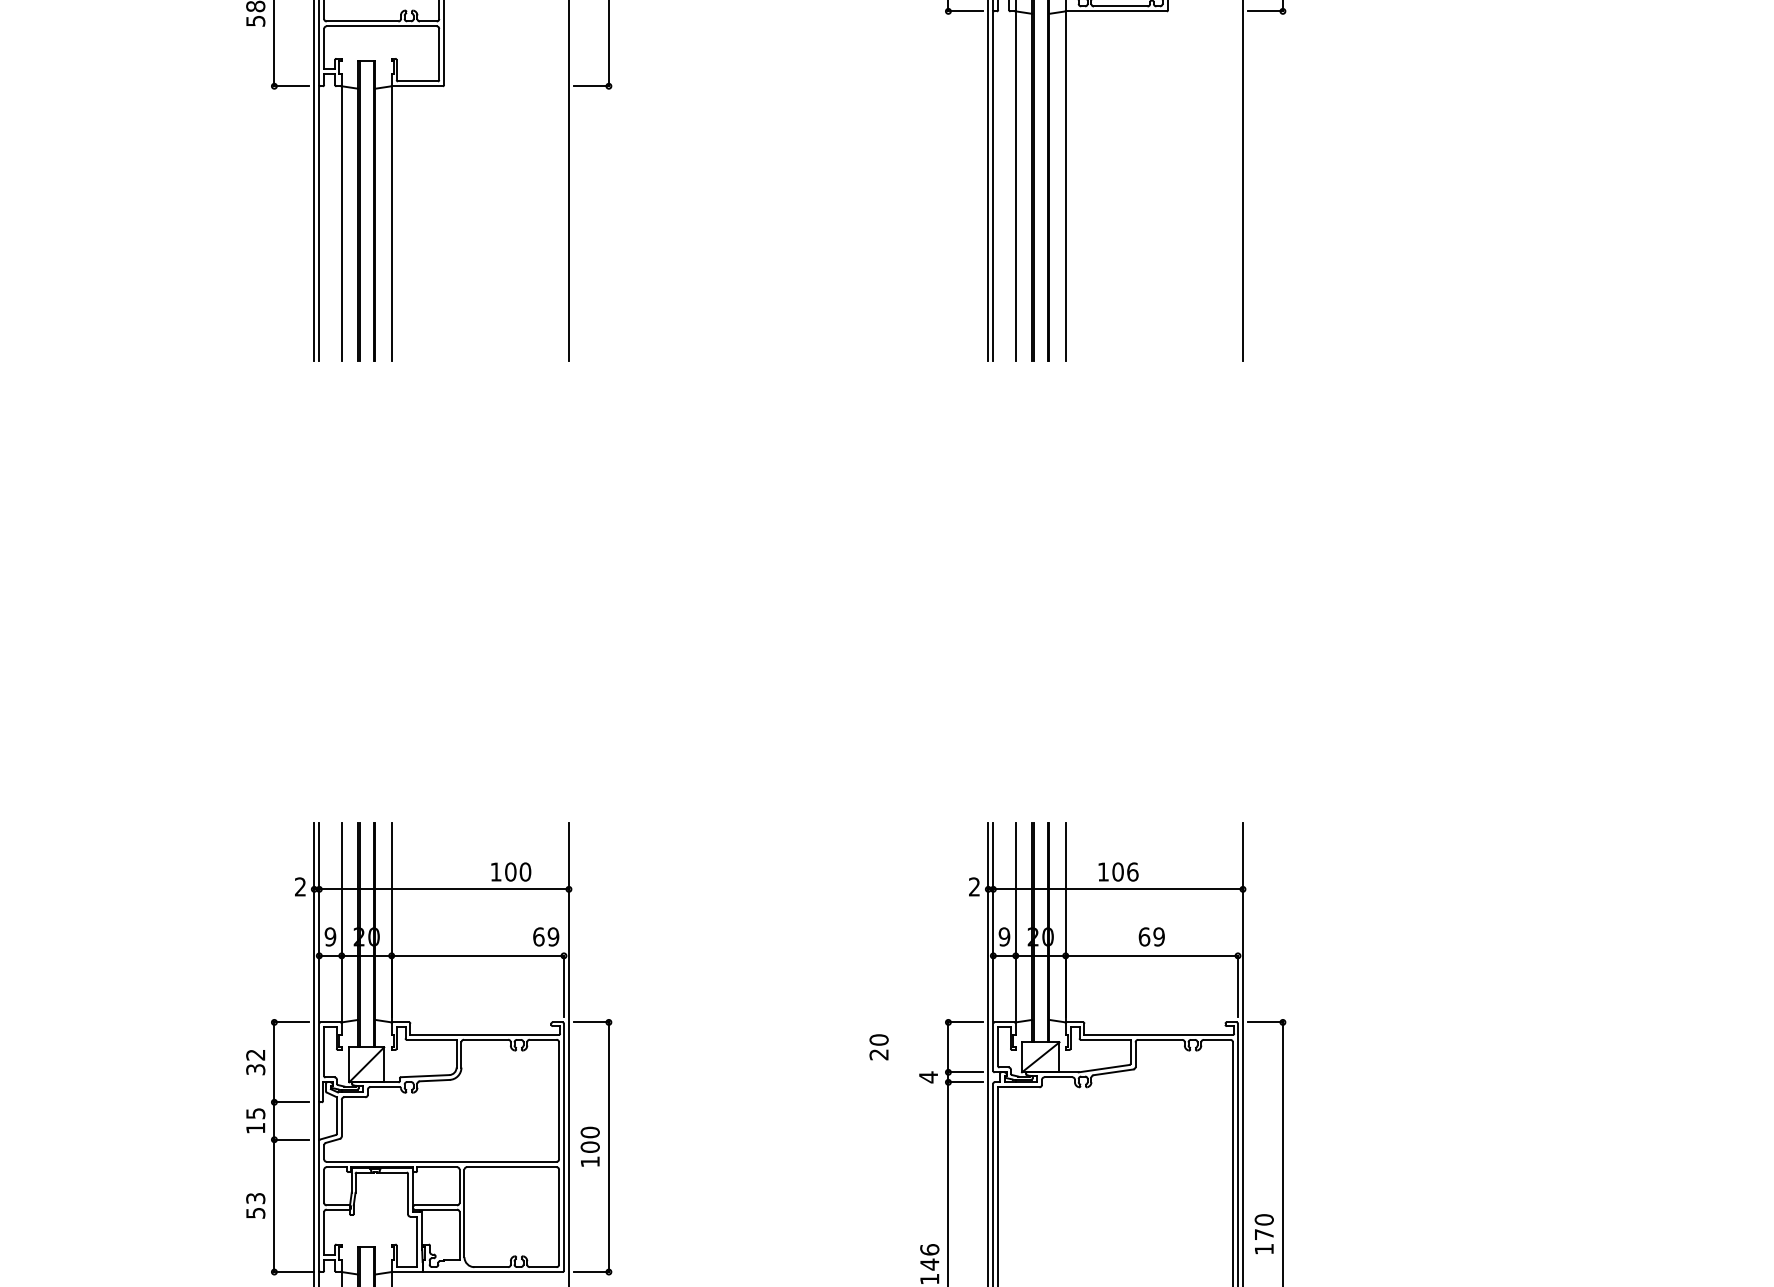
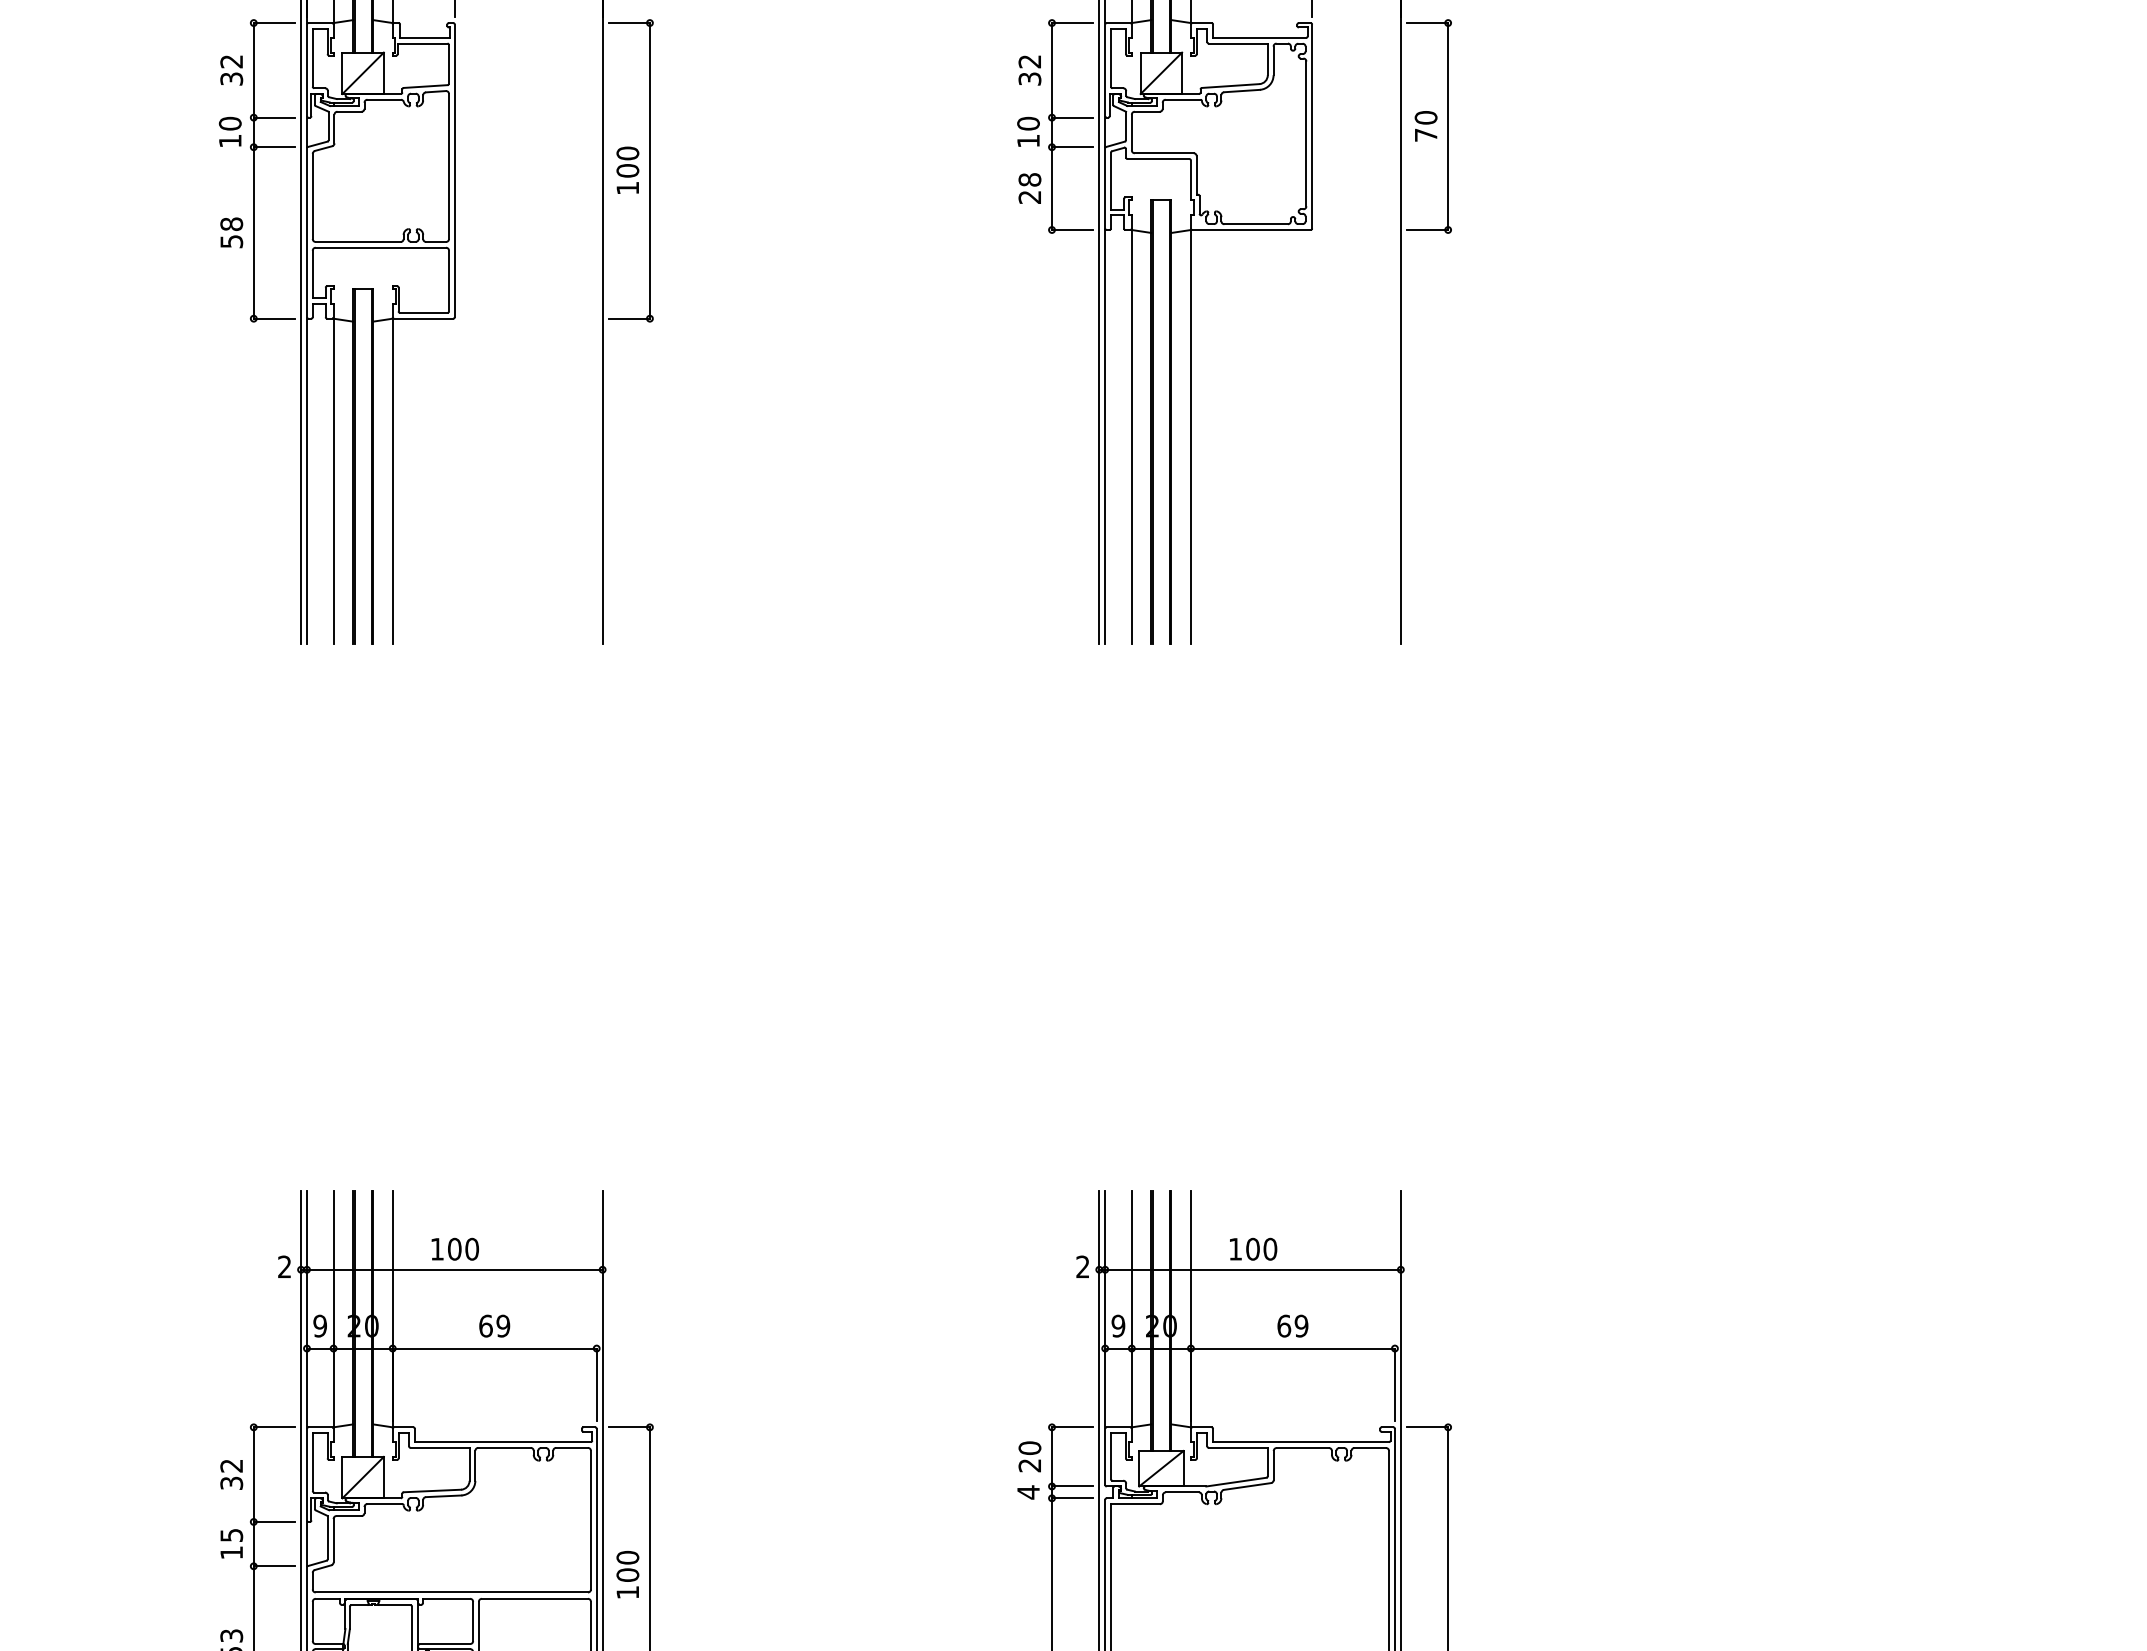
text: (510, 871) -> (454, 1248), moved
text: (1132, 871) -> (1270, 1248), 106 -> 100
text: (546, 936) -> (494, 1325), moved
text: (878, 1047) -> (1029, 1456), moved

